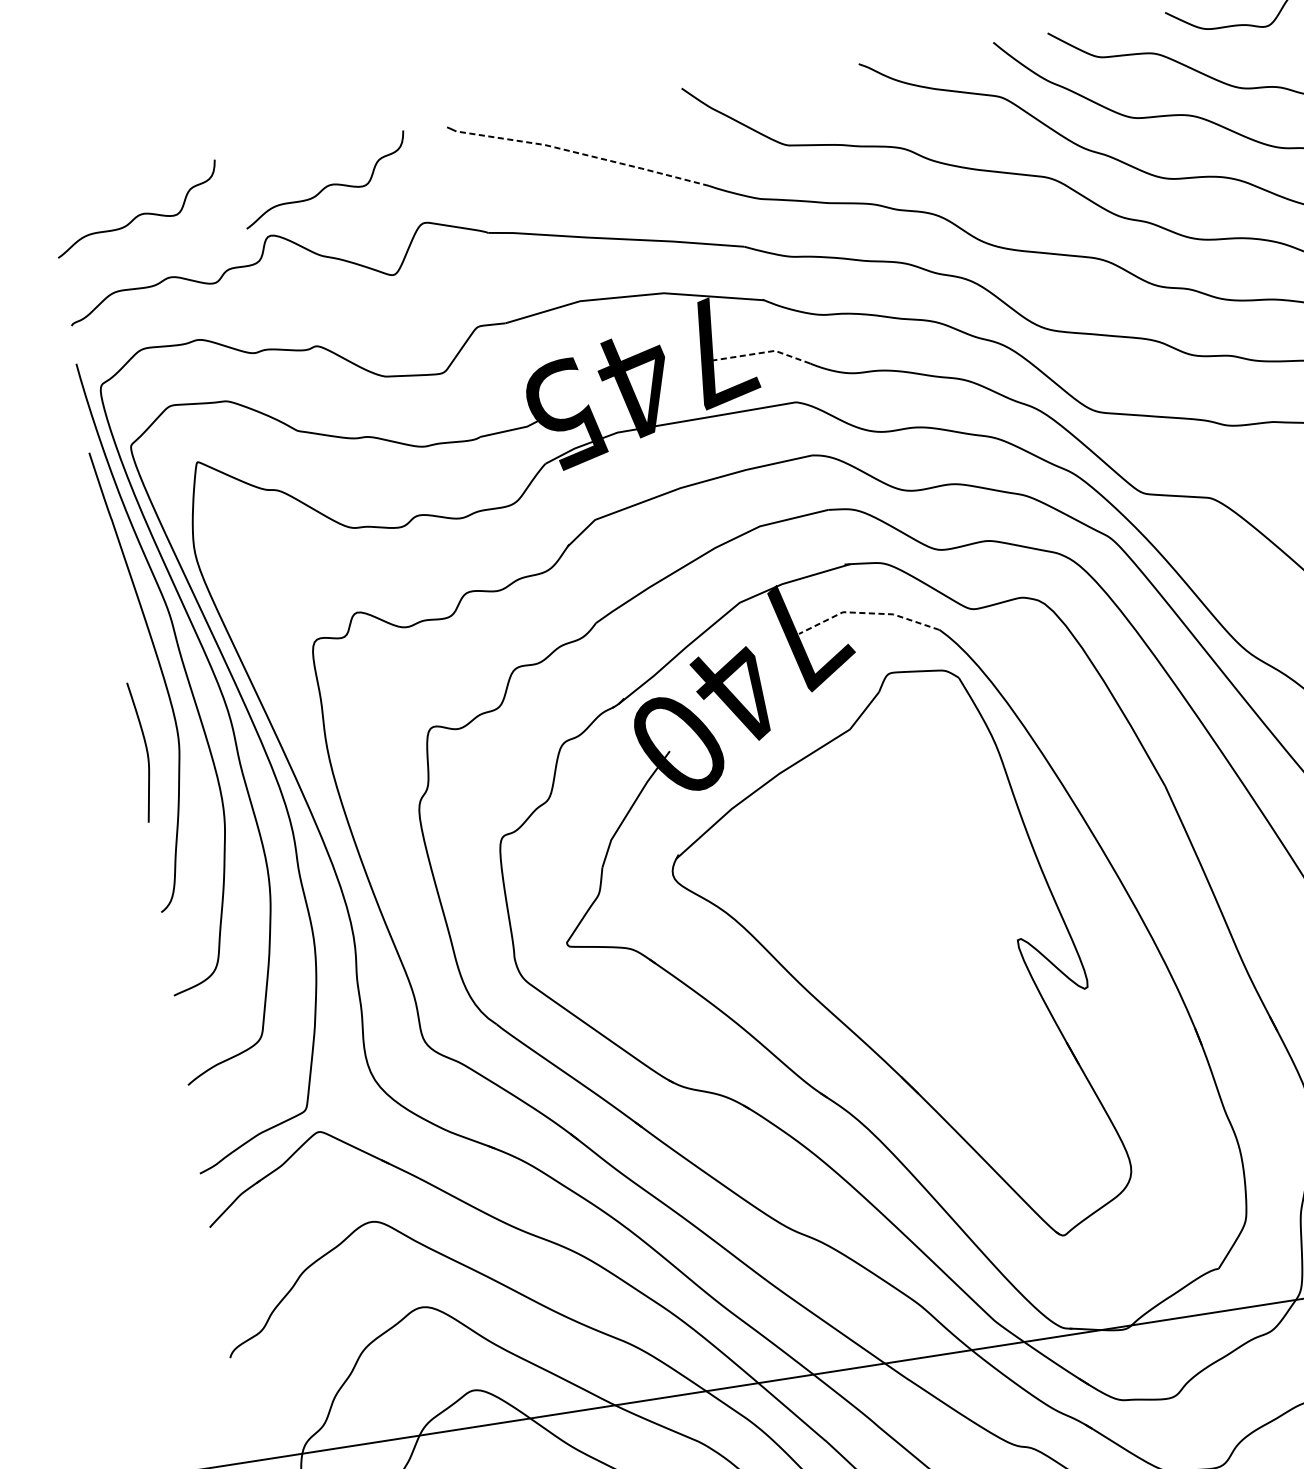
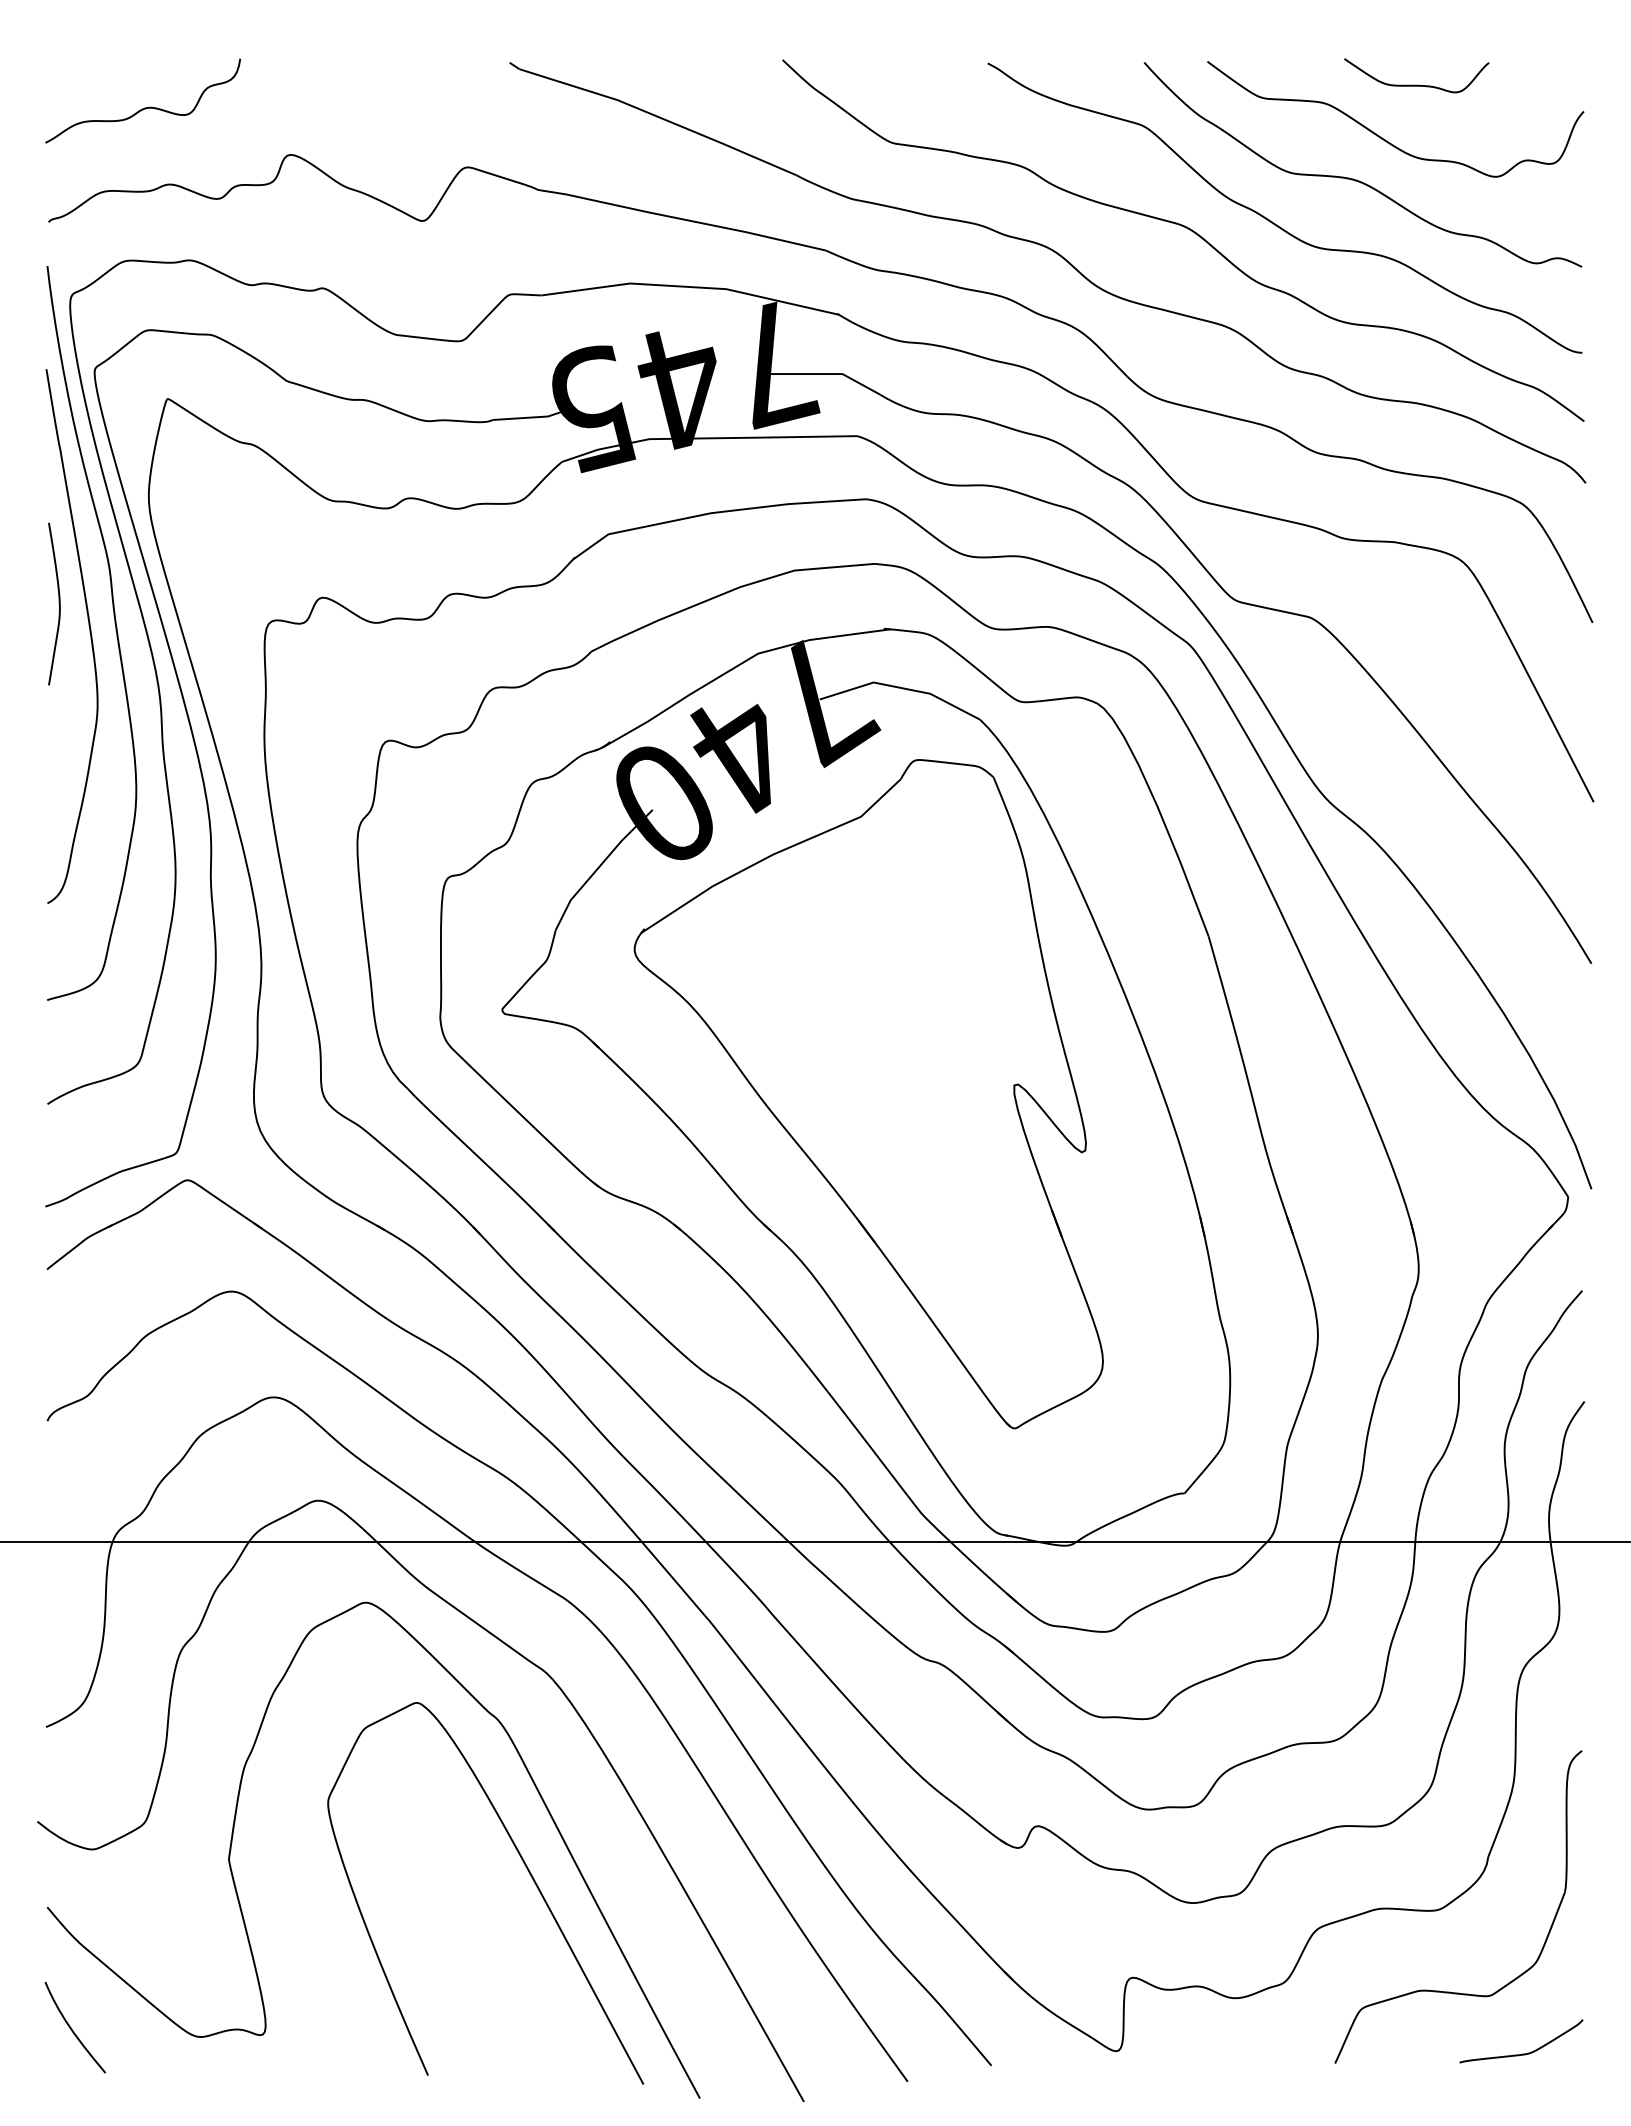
line: (583, 154) -> (659, 117), dashed -> solid
curve: (327, 185) -> (363, 107), removed
line: (762, 353) -> (827, 374), dashed -> solid
line: (867, 612) -> (901, 687), dashed -> solid
curve: (146, 750) -> (58, 603), moved

